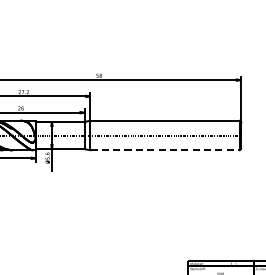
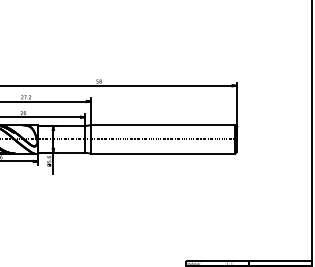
line: (165, 150) -> (163, 153), dashed -> solid

